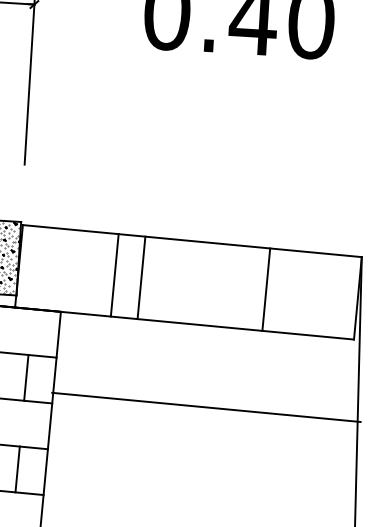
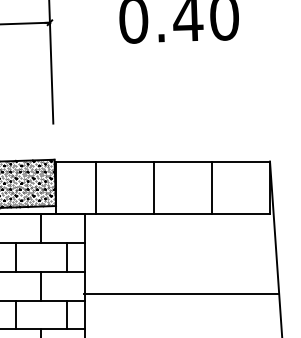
line: (115, 275) -> (96, 187), moved
line: (141, 277) -> (154, 187), moved
line: (206, 406) -> (181, 293), moved

